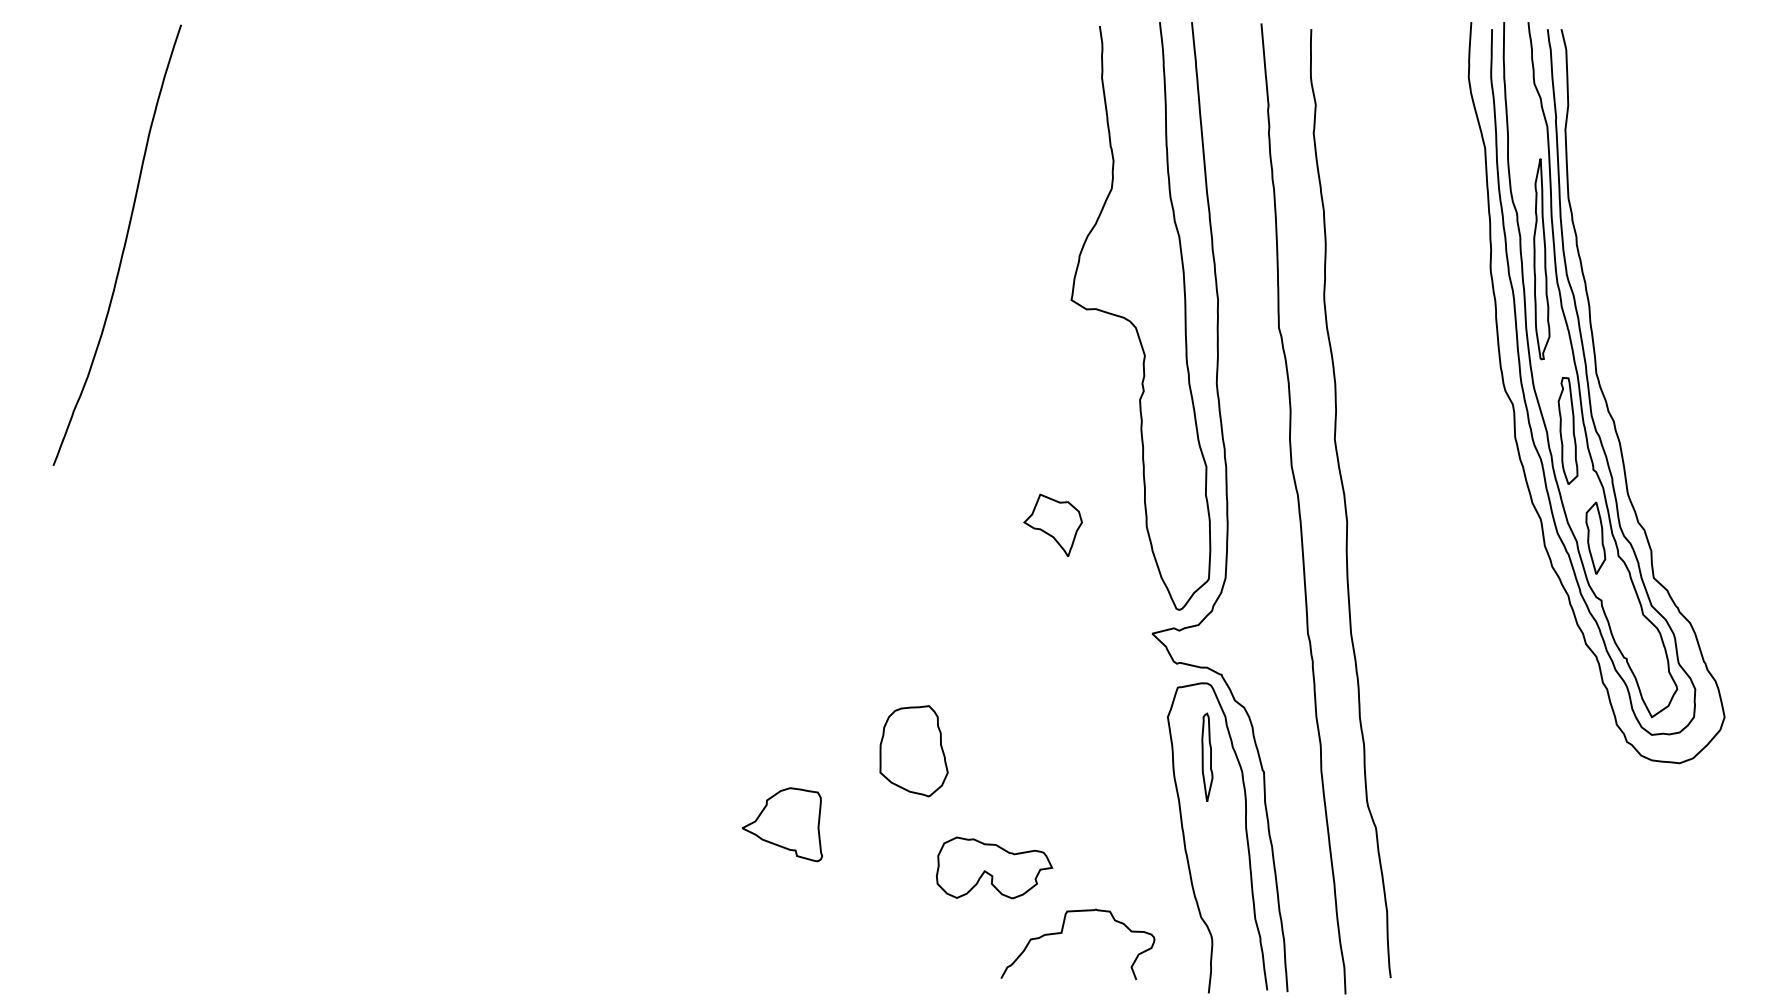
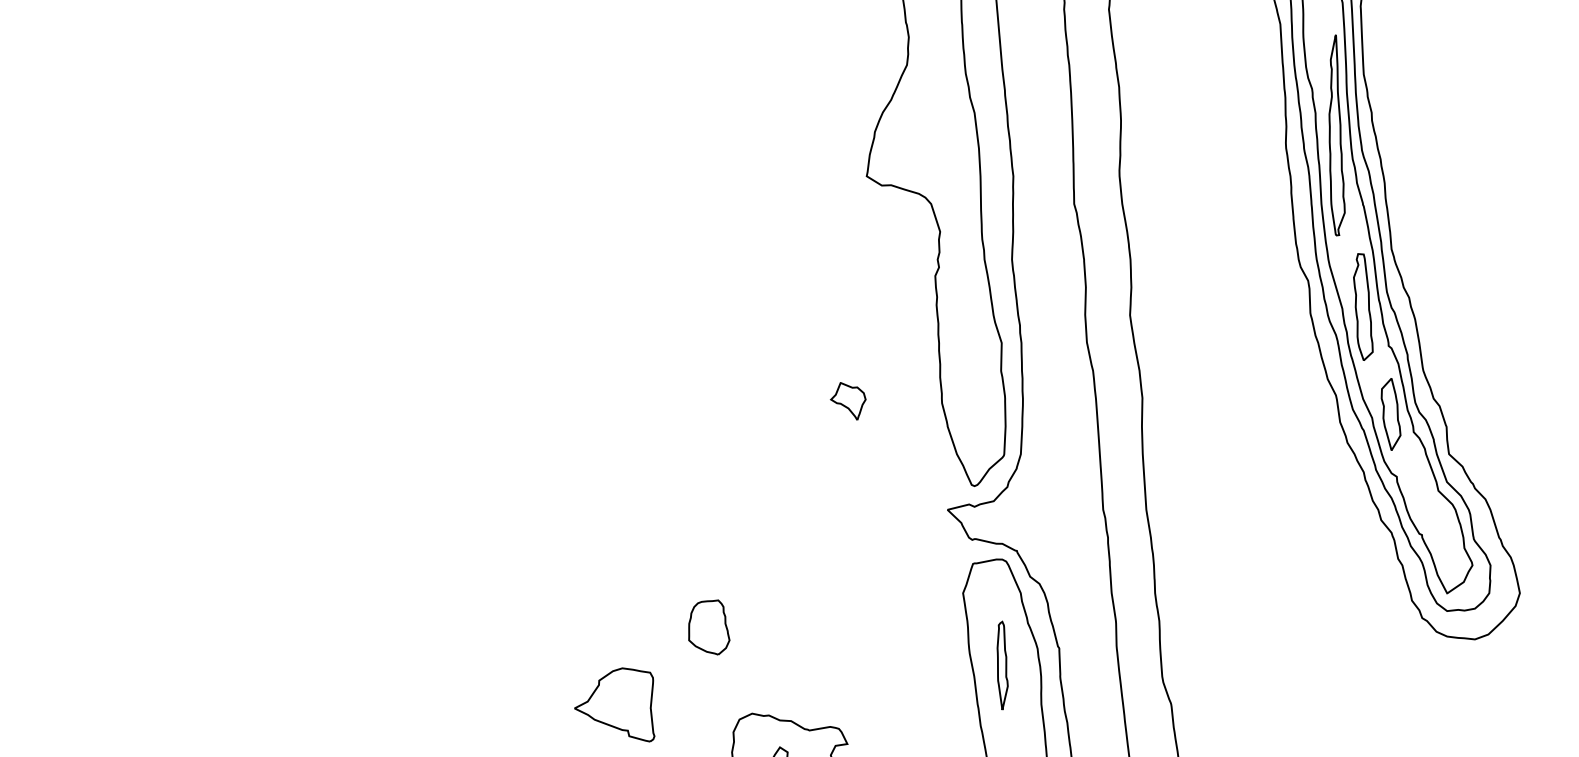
part: (1052, 524) -> (847, 400), size x0.6
part: (913, 751) -> (708, 627), size x0.6
part: (1207, 756) -> (1002, 664), moved
part: (782, 824) -> (614, 704), moved

